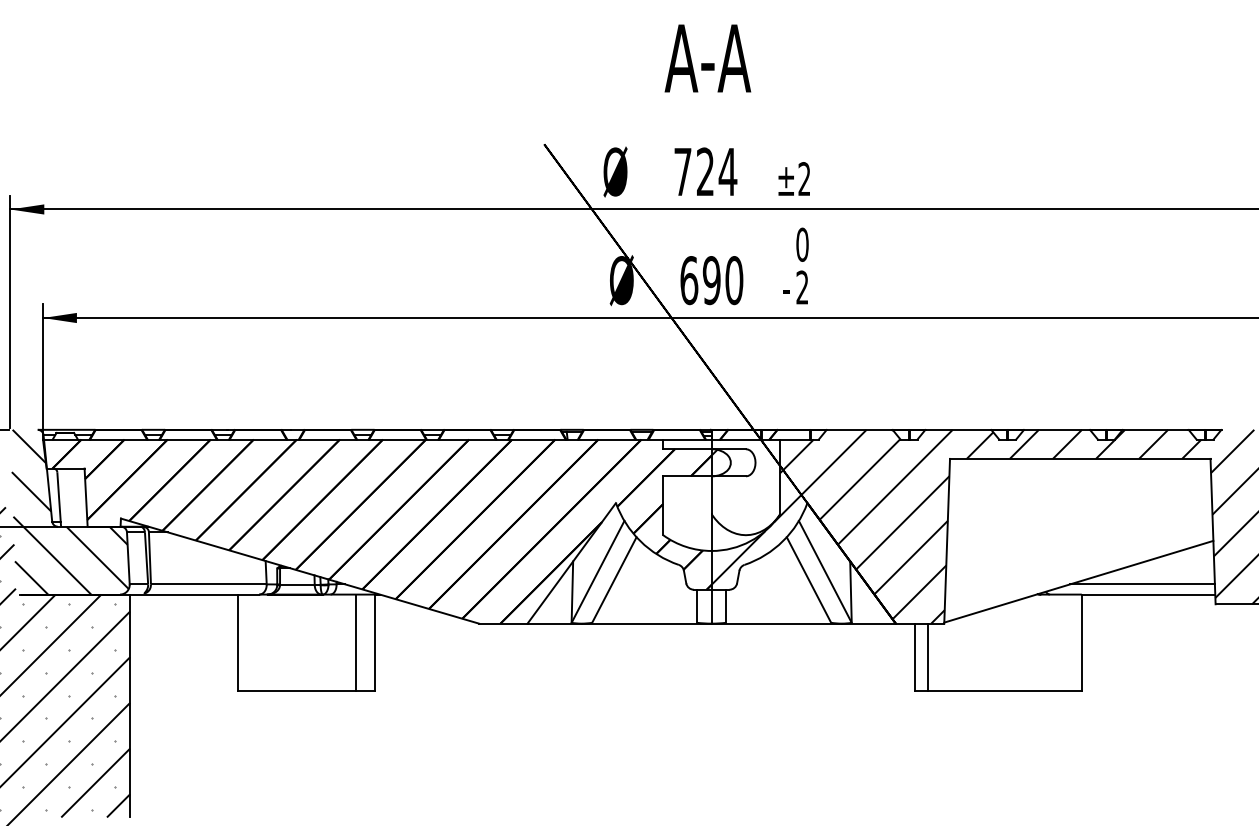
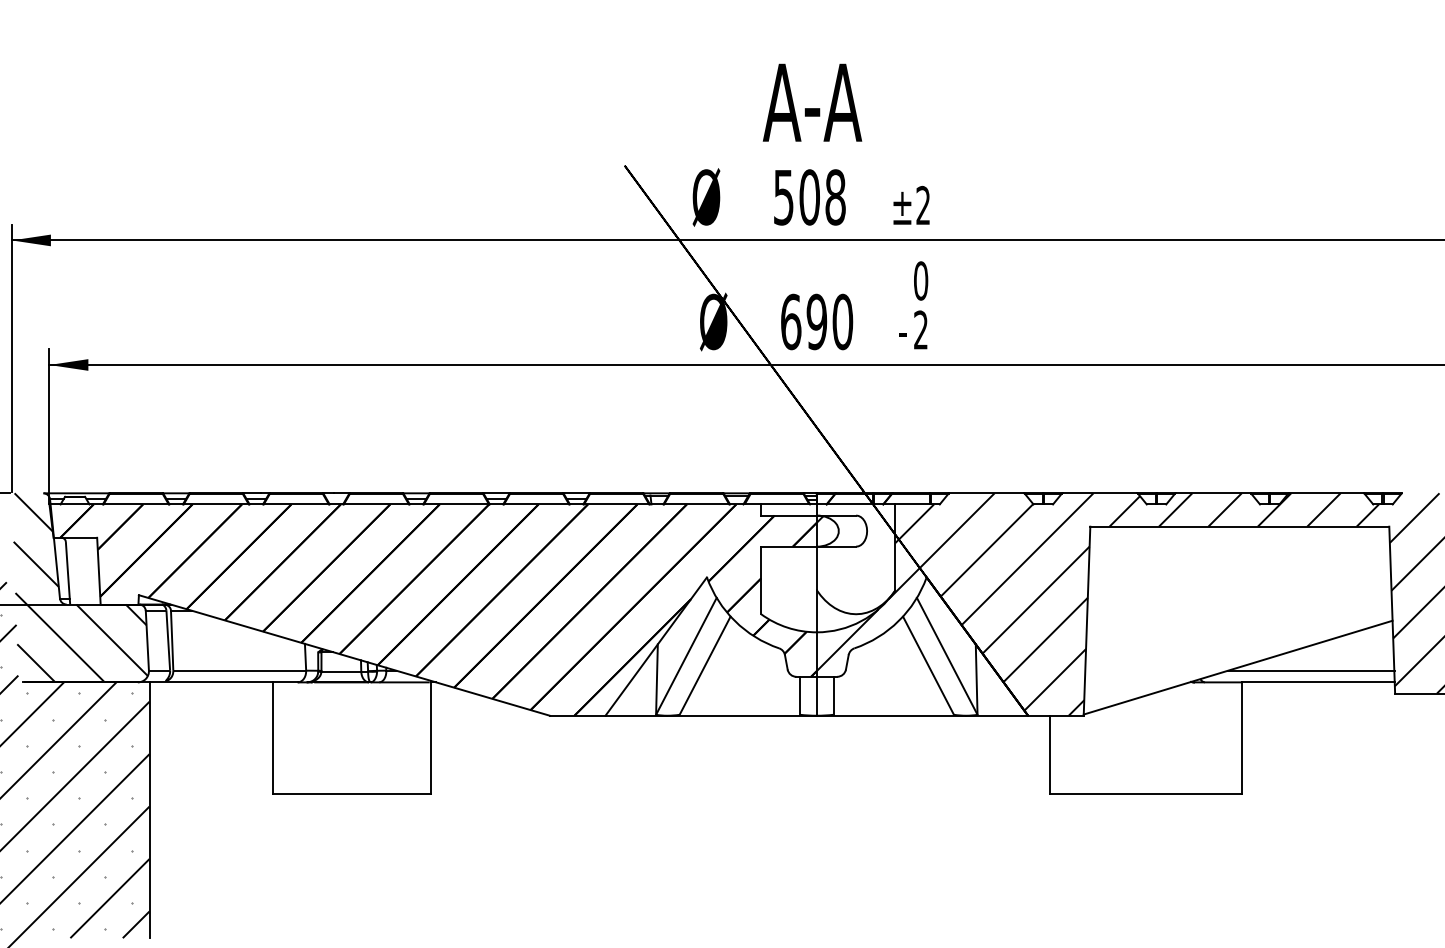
text: (707, 58) -> (812, 102), moved
text: (705, 171) -> (809, 196), 724 -> 508
line: (355, 642) -> (408, 737), removed
line: (928, 657) -> (1065, 754), removed

